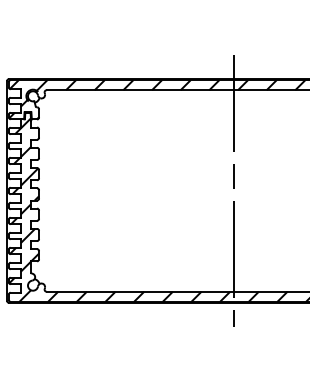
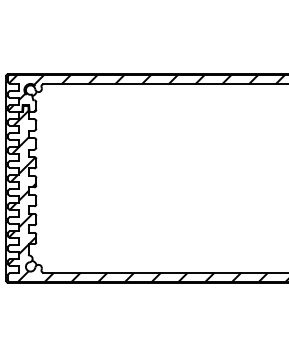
line: (234, 190) -> (218, 178), removed

